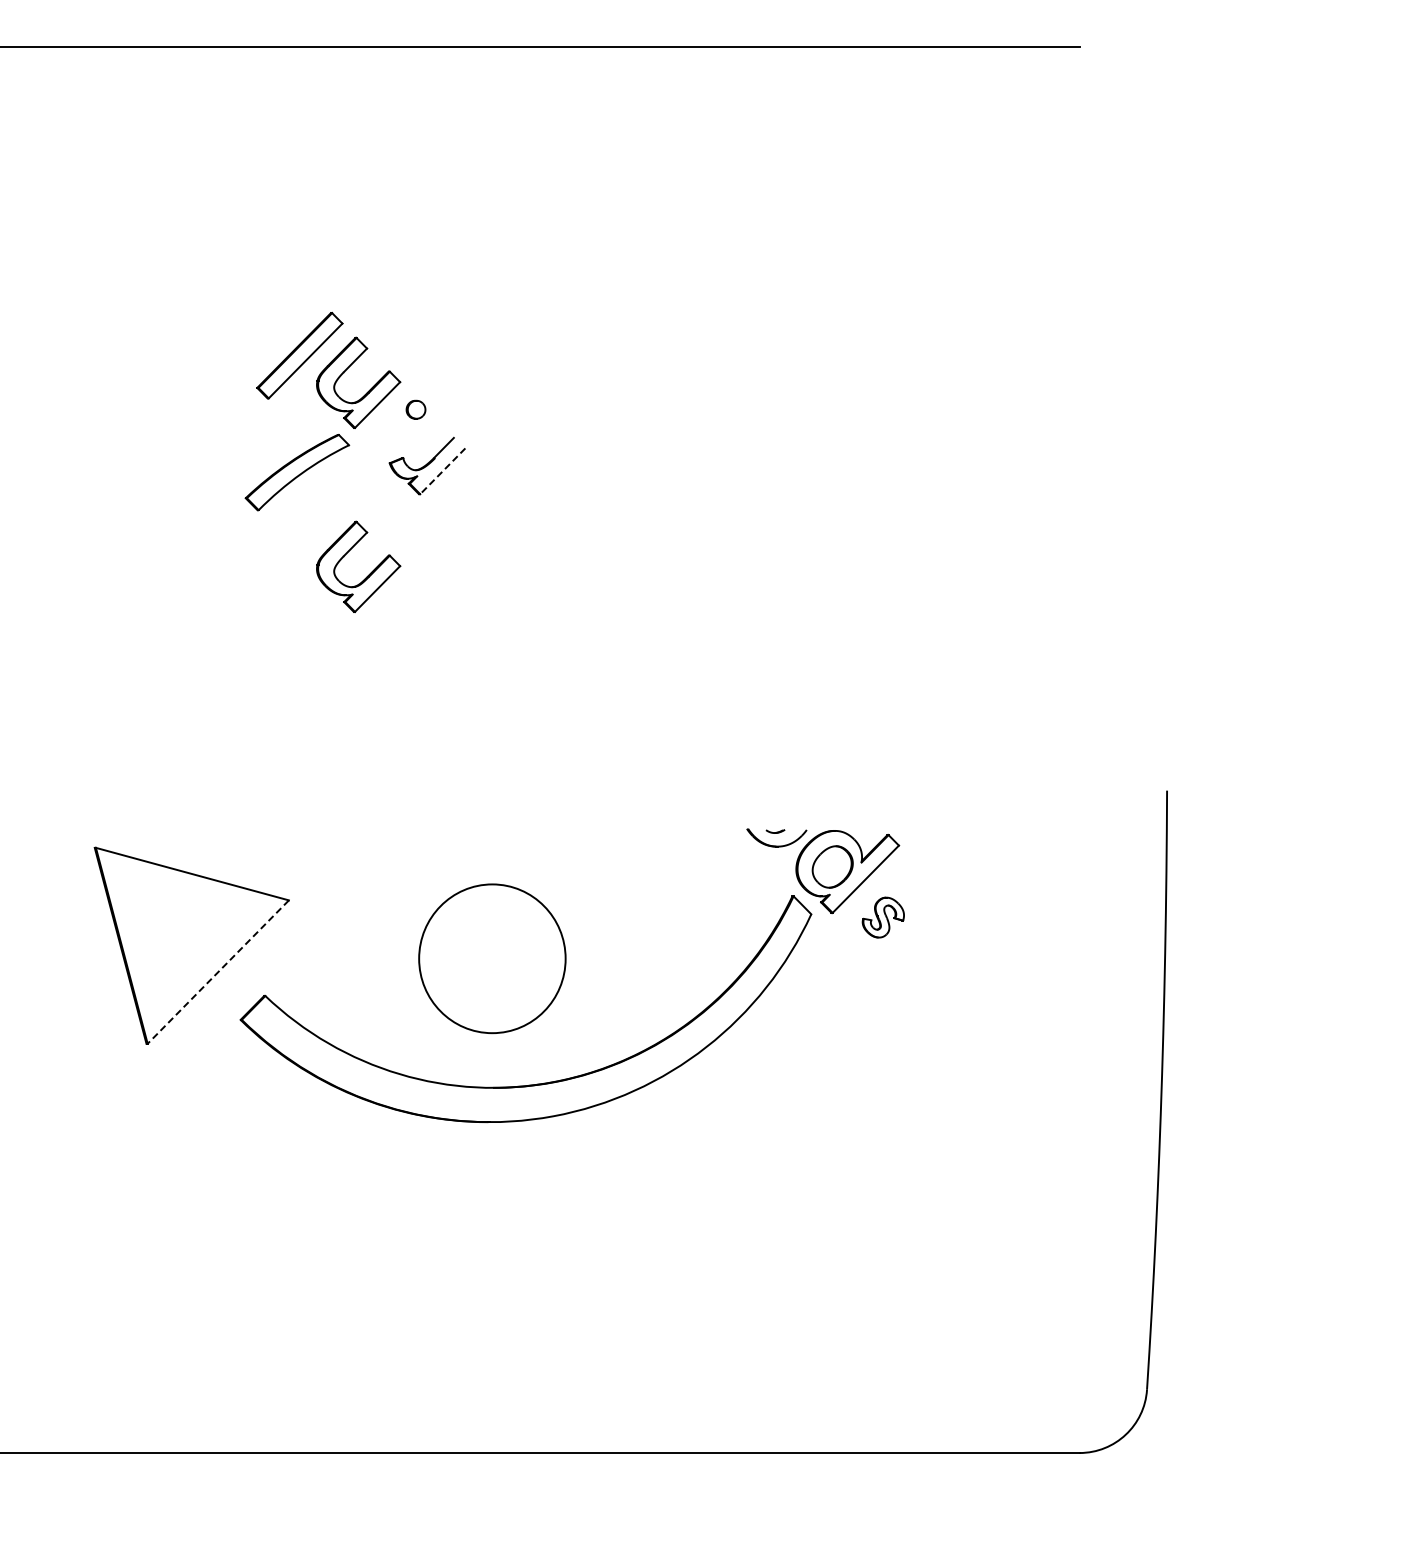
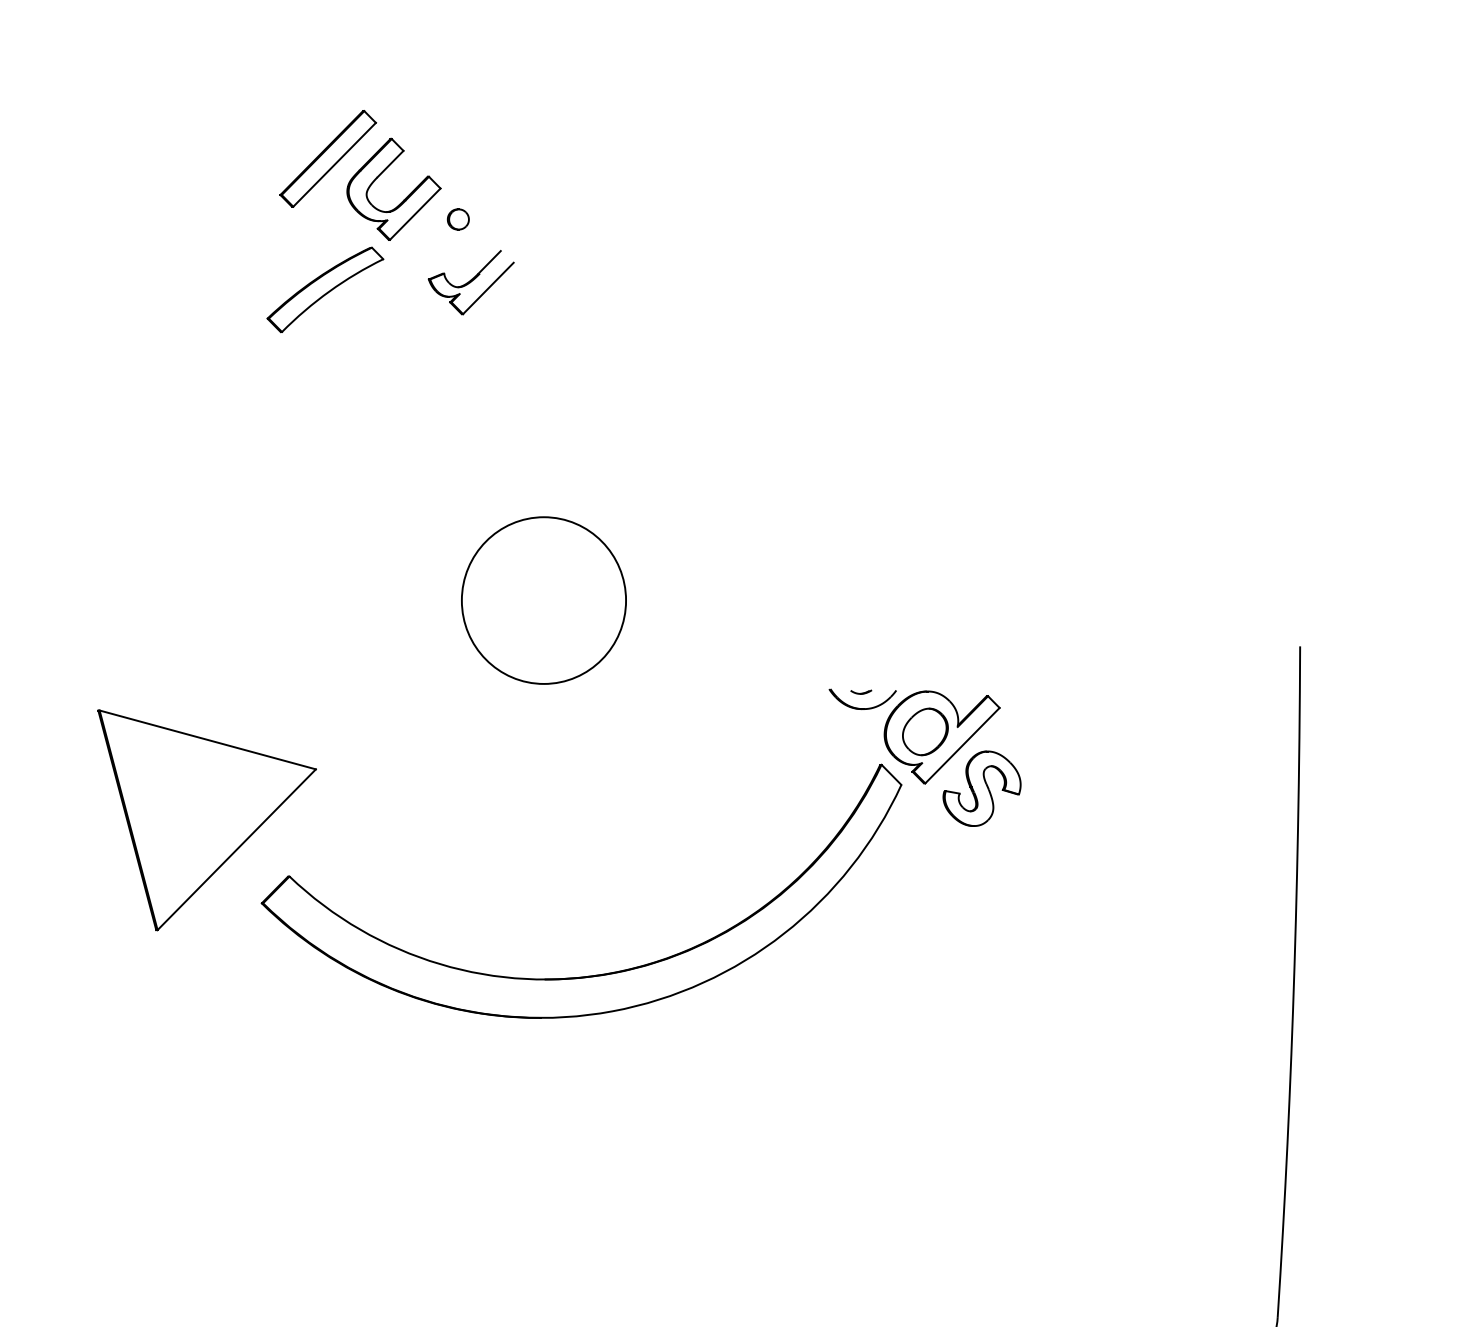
line: (442, 471) -> (488, 288), dashed -> solid
part: (367, 575) -> (403, 405), removed
part: (883, 917) -> (982, 788), size x1.67
part: (492, 958) -> (544, 600), moved
line: (218, 972) -> (236, 850), dashed -> solid

